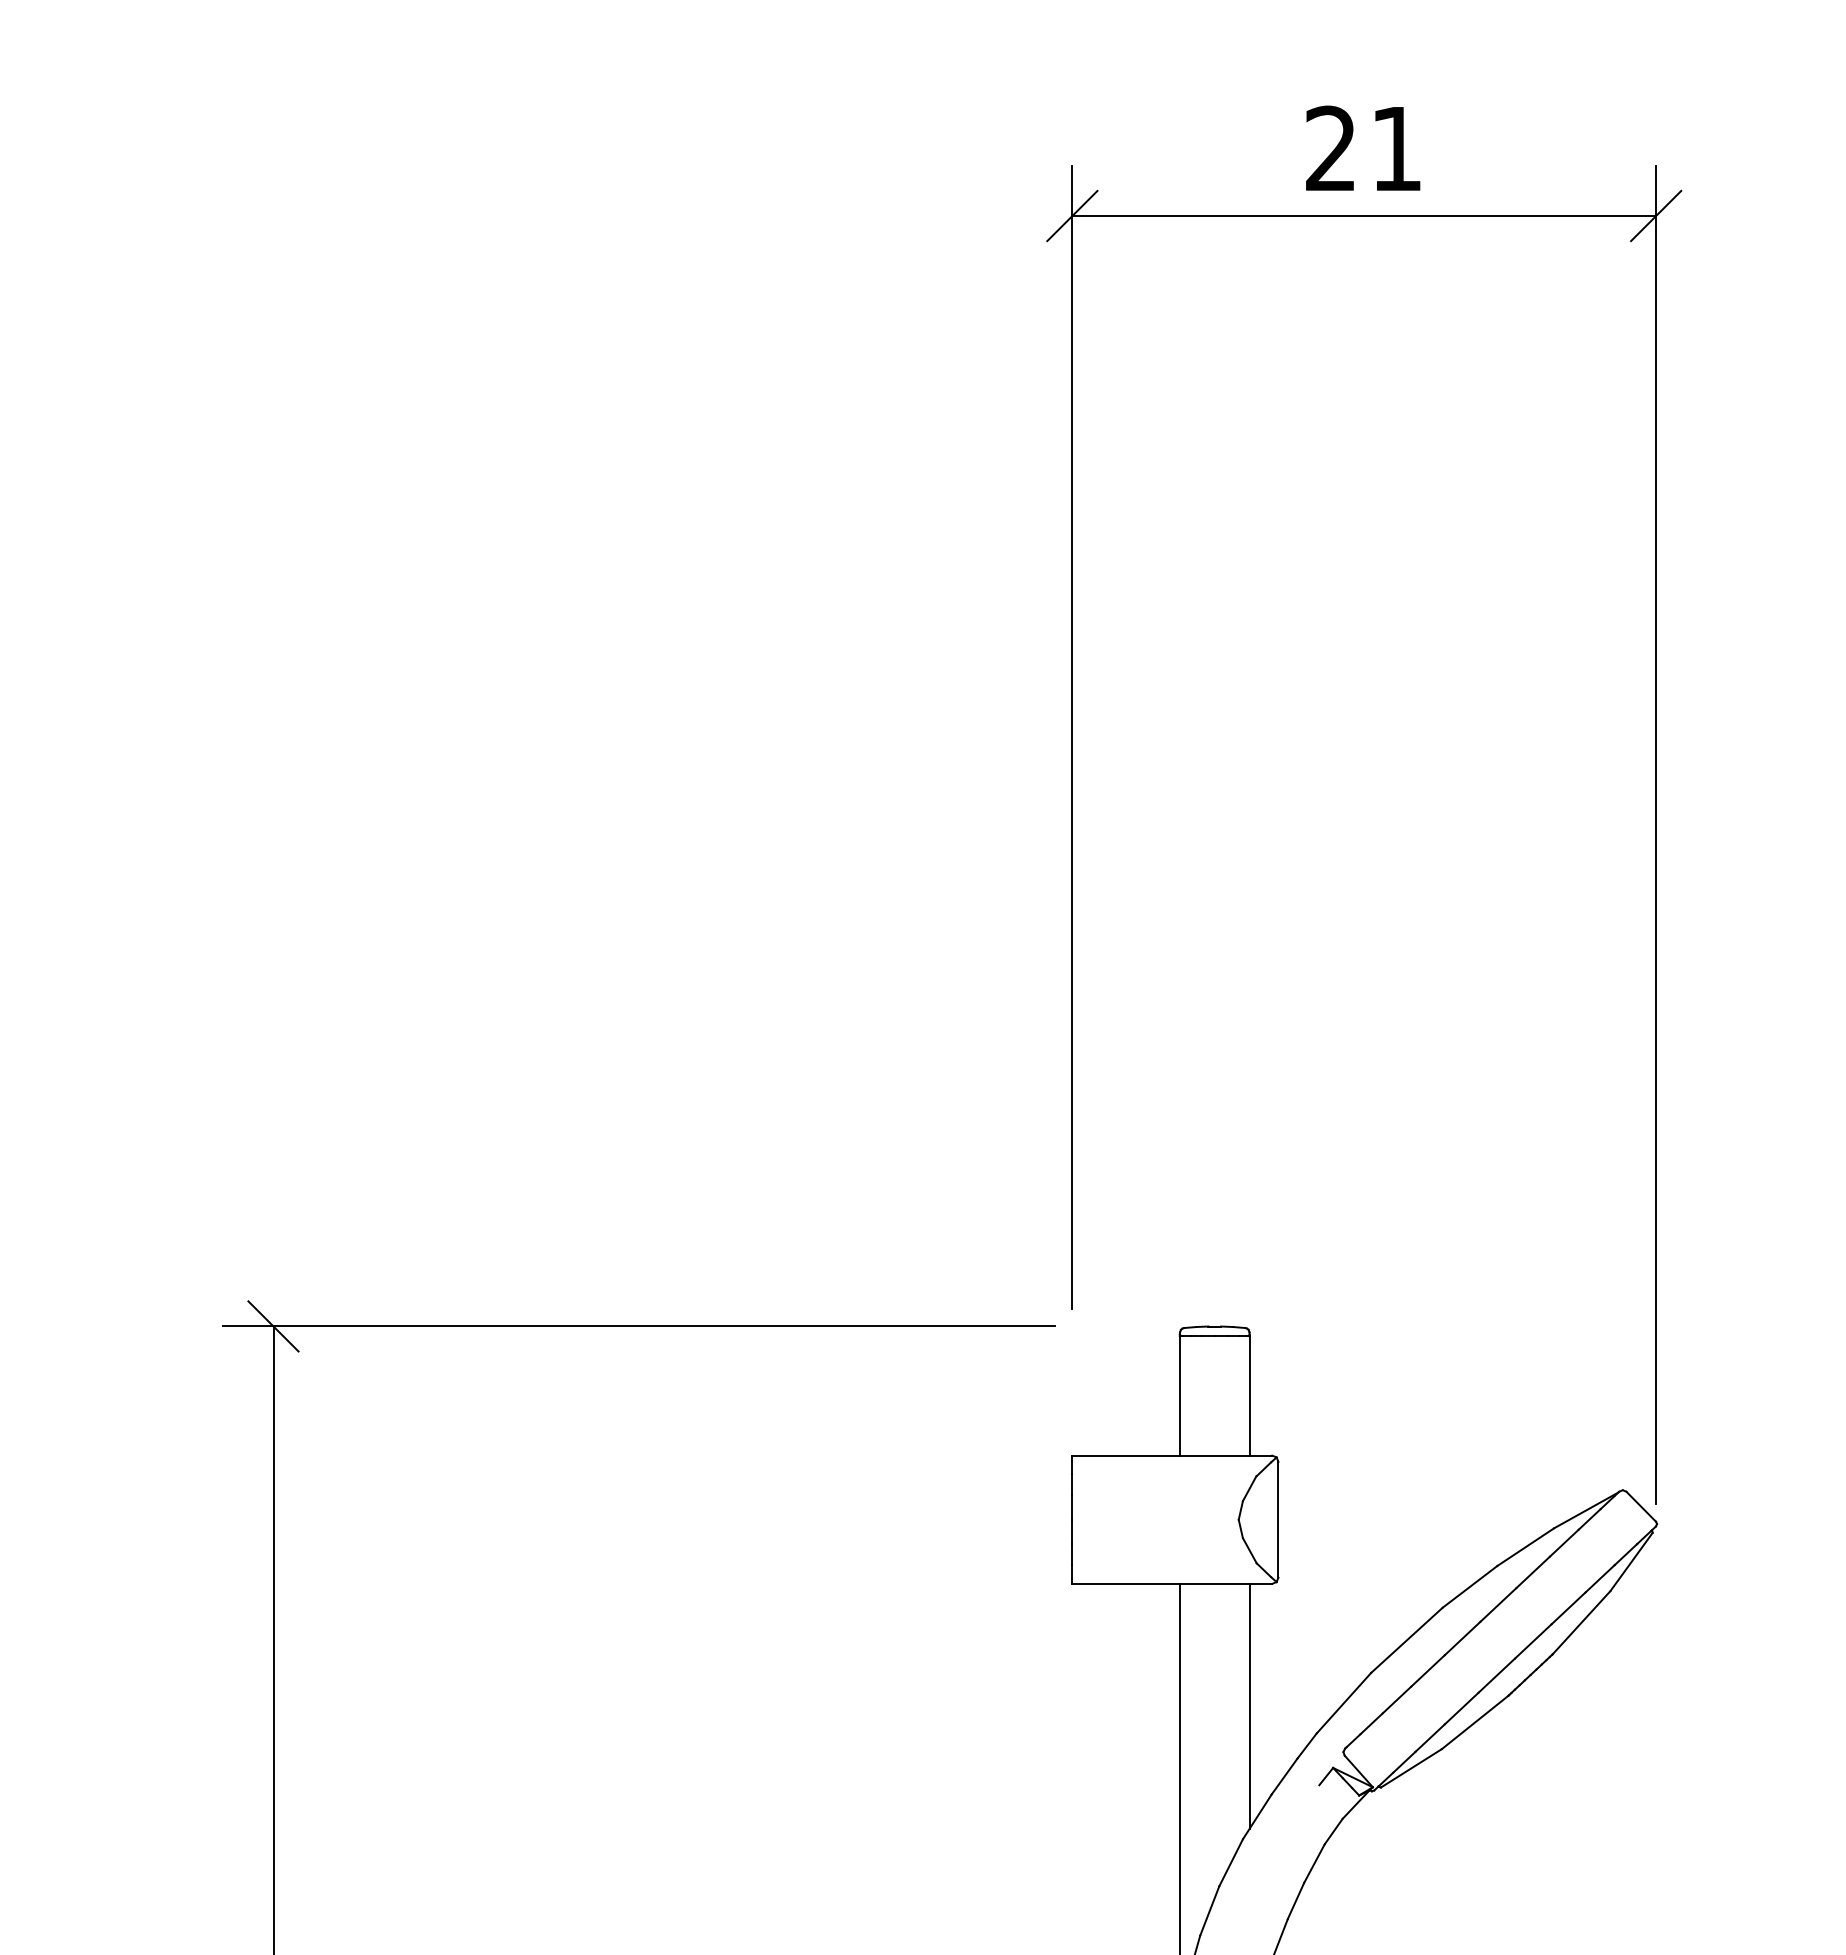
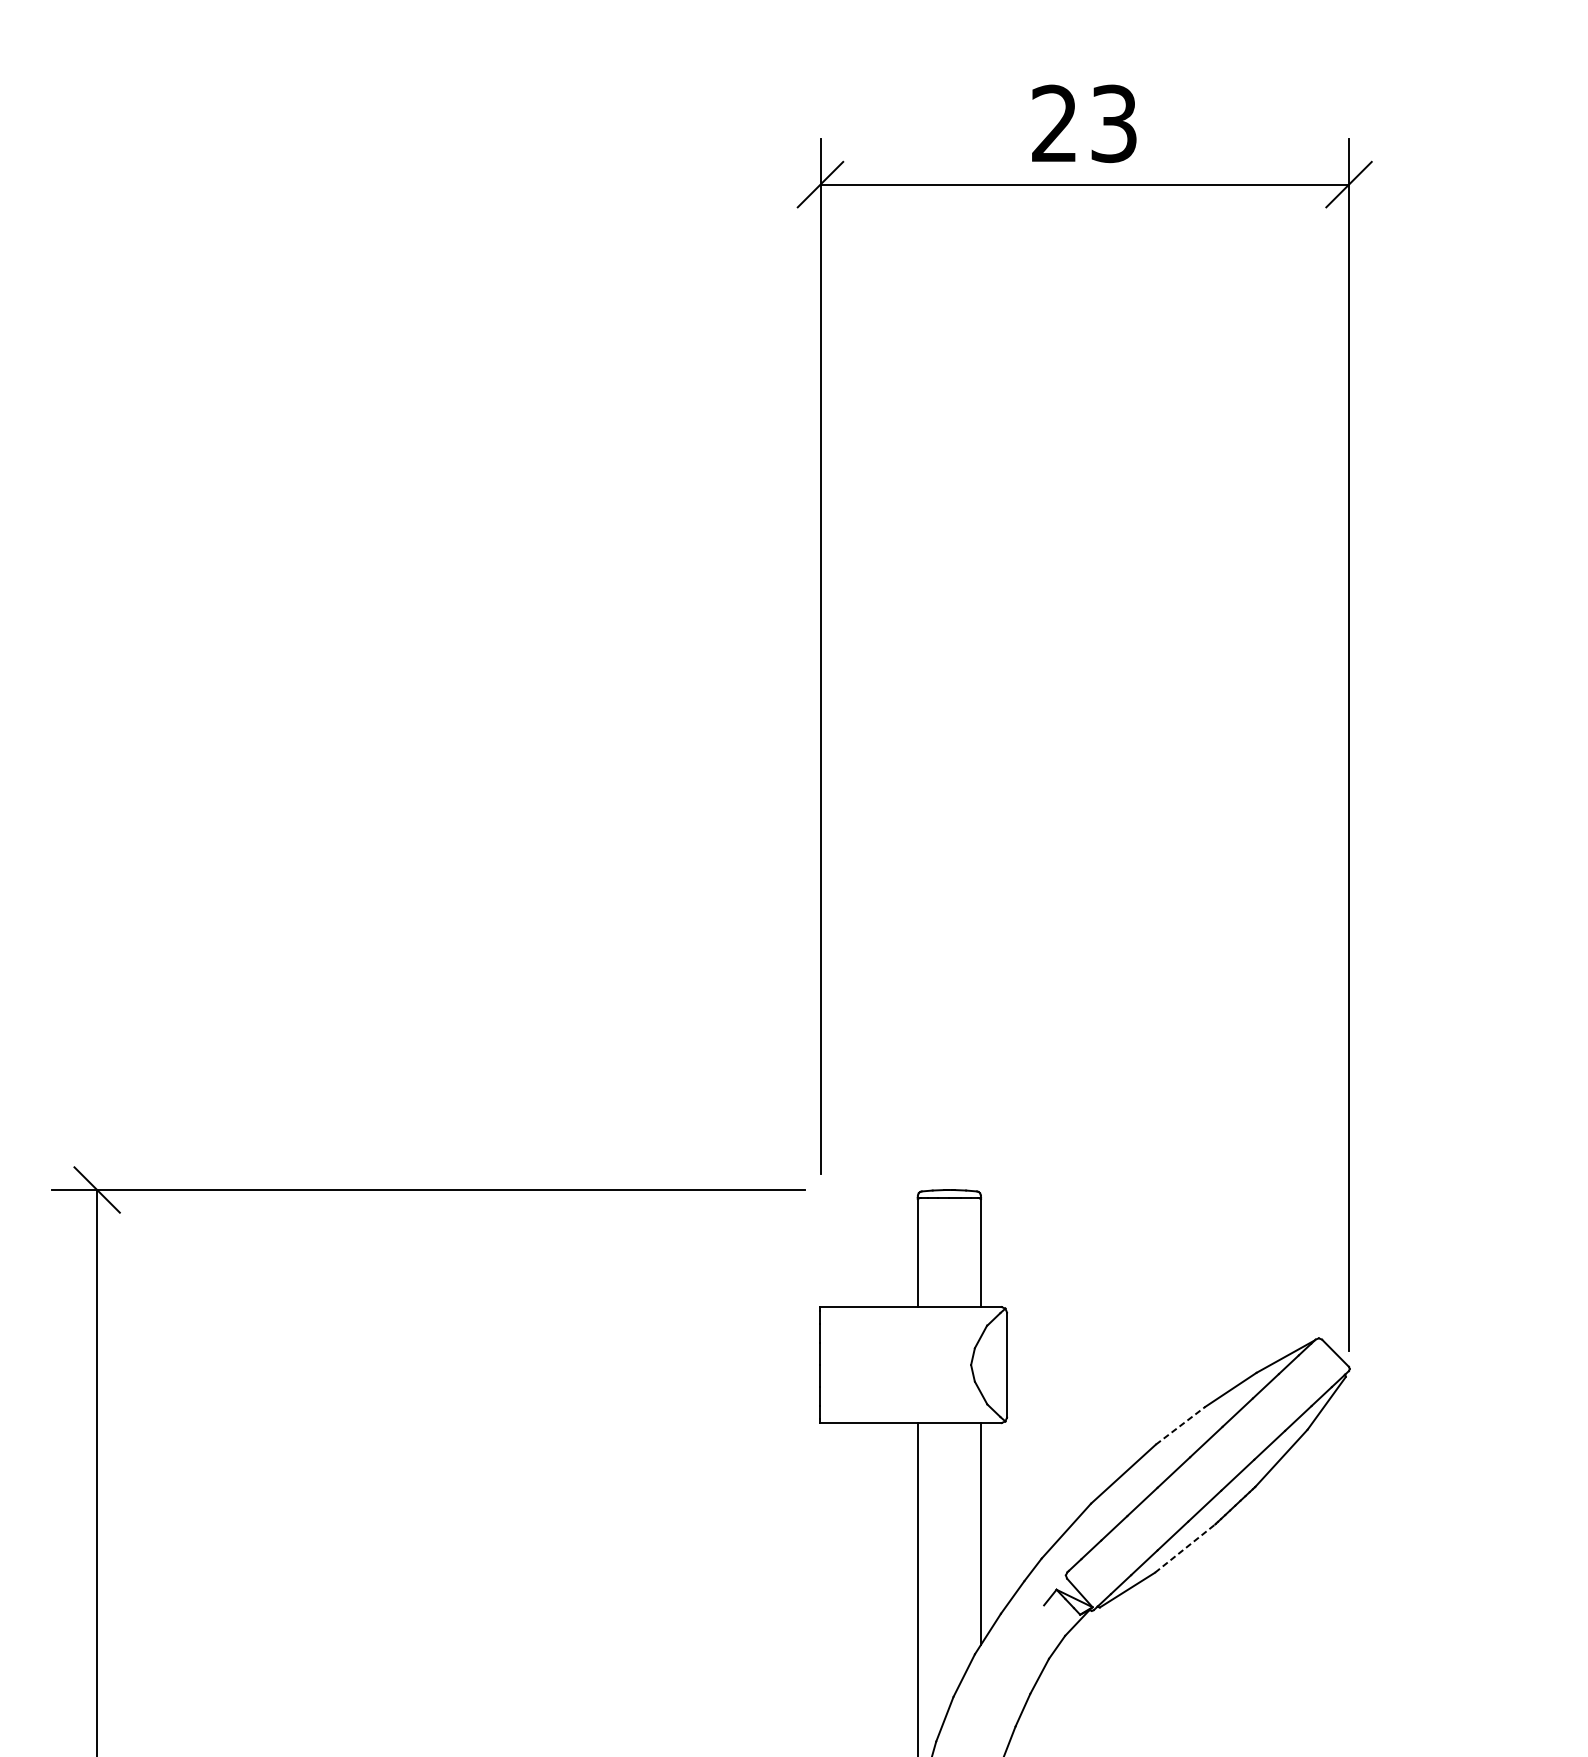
text: (1396, 148) -> (1113, 123), 21 -> 23
line: (1470, 1586) -> (1180, 1425), solid -> dashed
line: (1475, 1722) -> (1185, 1548), solid -> dashed

